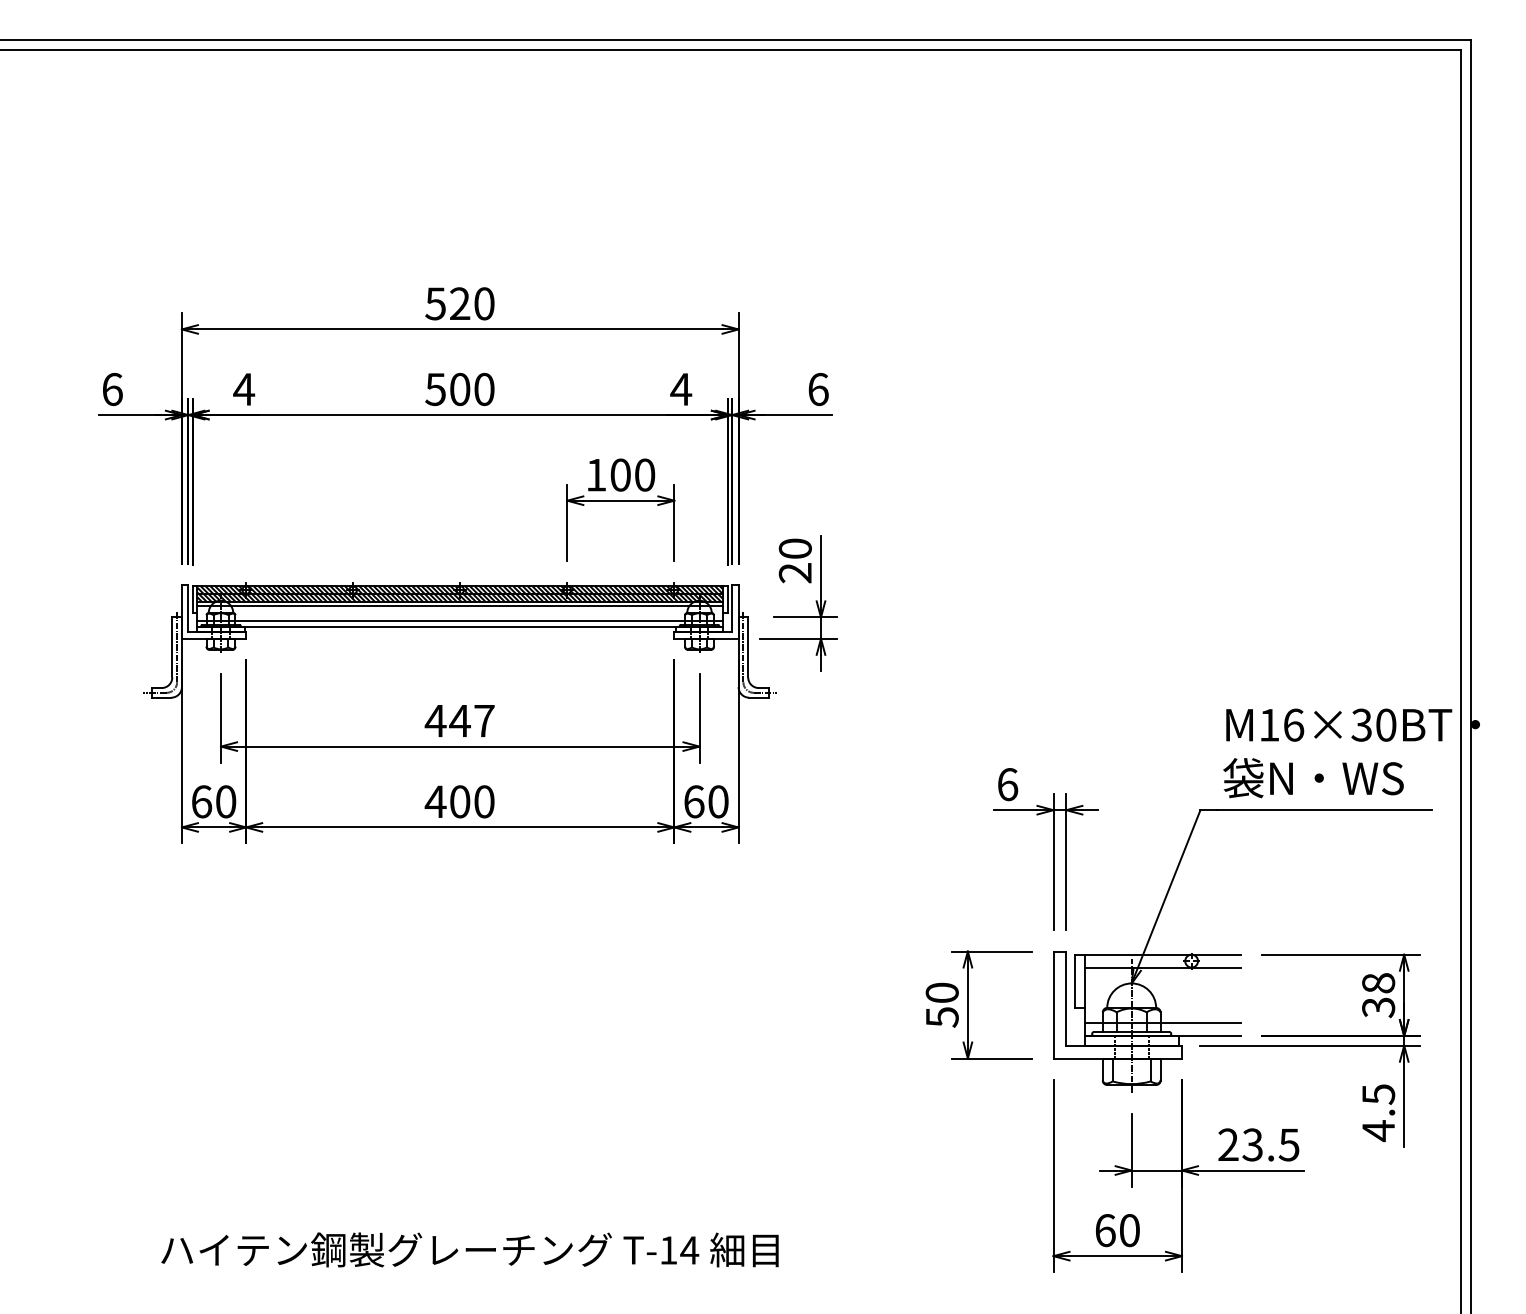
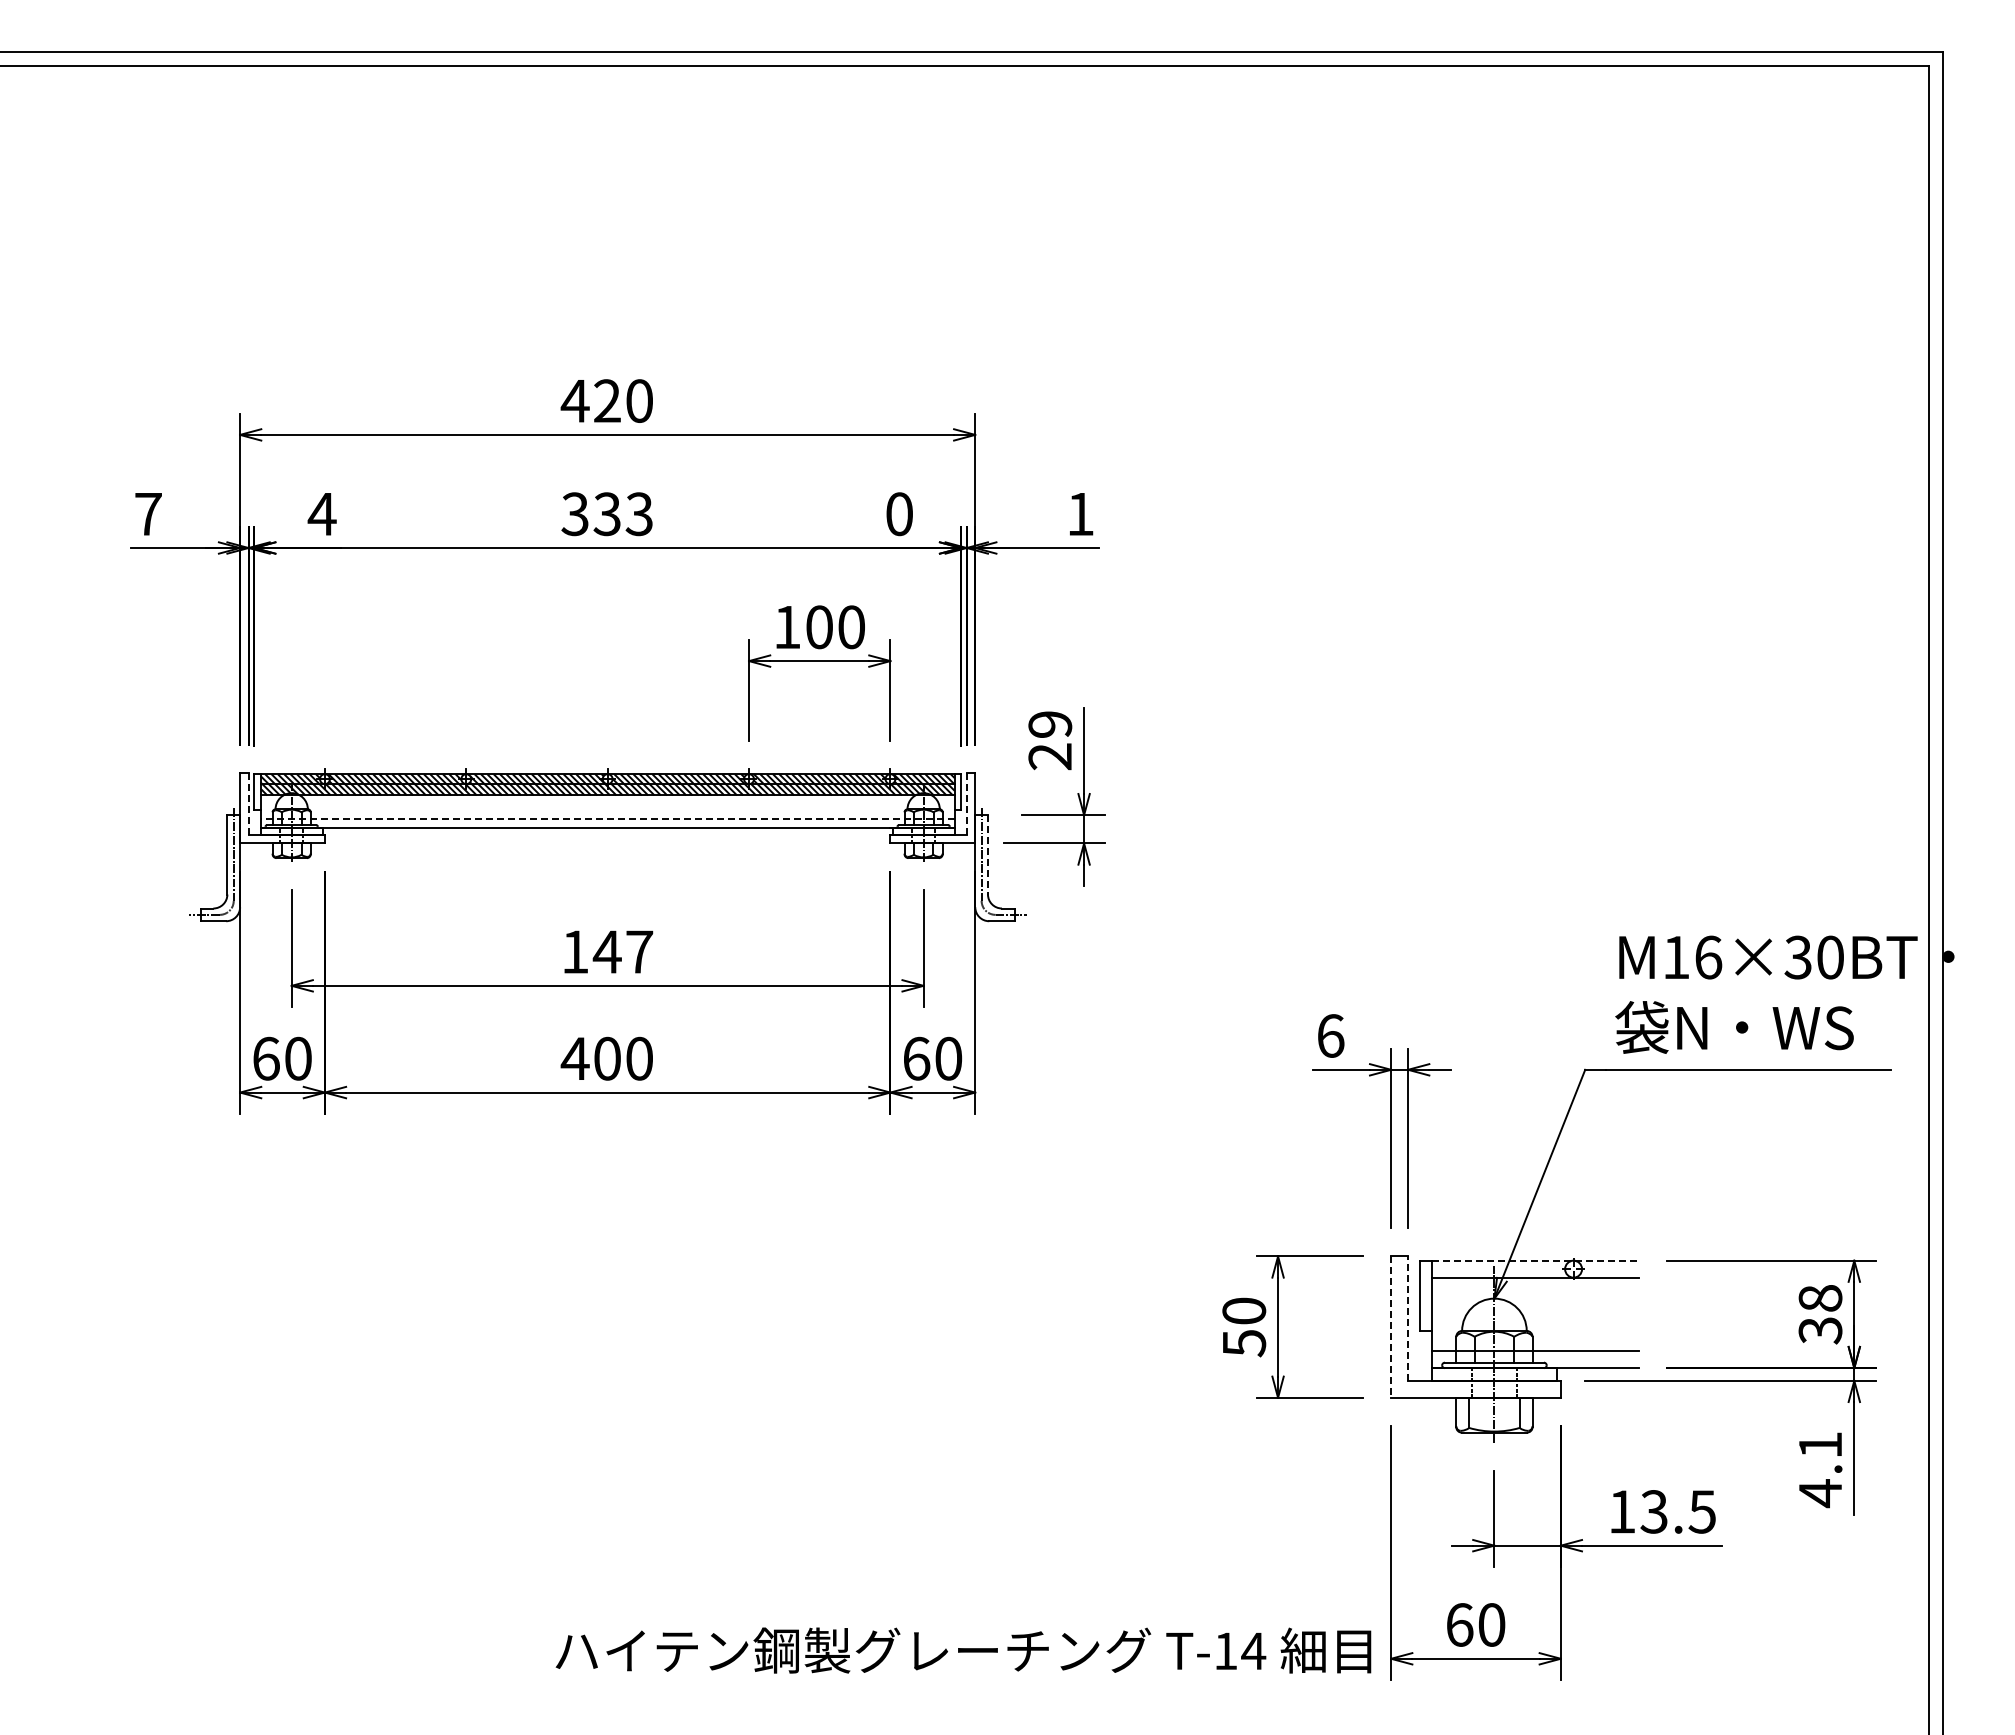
text: (435, 304) -> (574, 401), 520 -> 420
text: (112, 389) -> (148, 514), 6 -> 7
text: (459, 389) -> (606, 514), 500 -> 333
text: (680, 389) -> (898, 514), 4 -> 0
text: (819, 389) -> (1081, 514), 6 -> 1
text: (795, 548) -> (1050, 724), 20 -> 29
line: (460, 605) -> (607, 799), removed
line: (188, 609) -> (248, 804), solid -> dashed
line: (731, 609) -> (966, 804), solid -> dashed
line: (460, 620) -> (607, 819), solid -> dashed
line: (747, 647) -> (987, 854), solid -> dashed
text: (435, 720) -> (574, 951), 447 -> 147
line: (1163, 954) -> (1536, 1260), solid -> dashed
line: (1066, 998) -> (1408, 1318), solid -> dashed
line: (1053, 1005) -> (1391, 1327), solid -> dashed
text: (1378, 1094) -> (1820, 1445), 4.5 -> 4.1
text: (1228, 1144) -> (1622, 1511), 23.5 -> 13.5
text: (469, 1249) -> (963, 1650), moved

